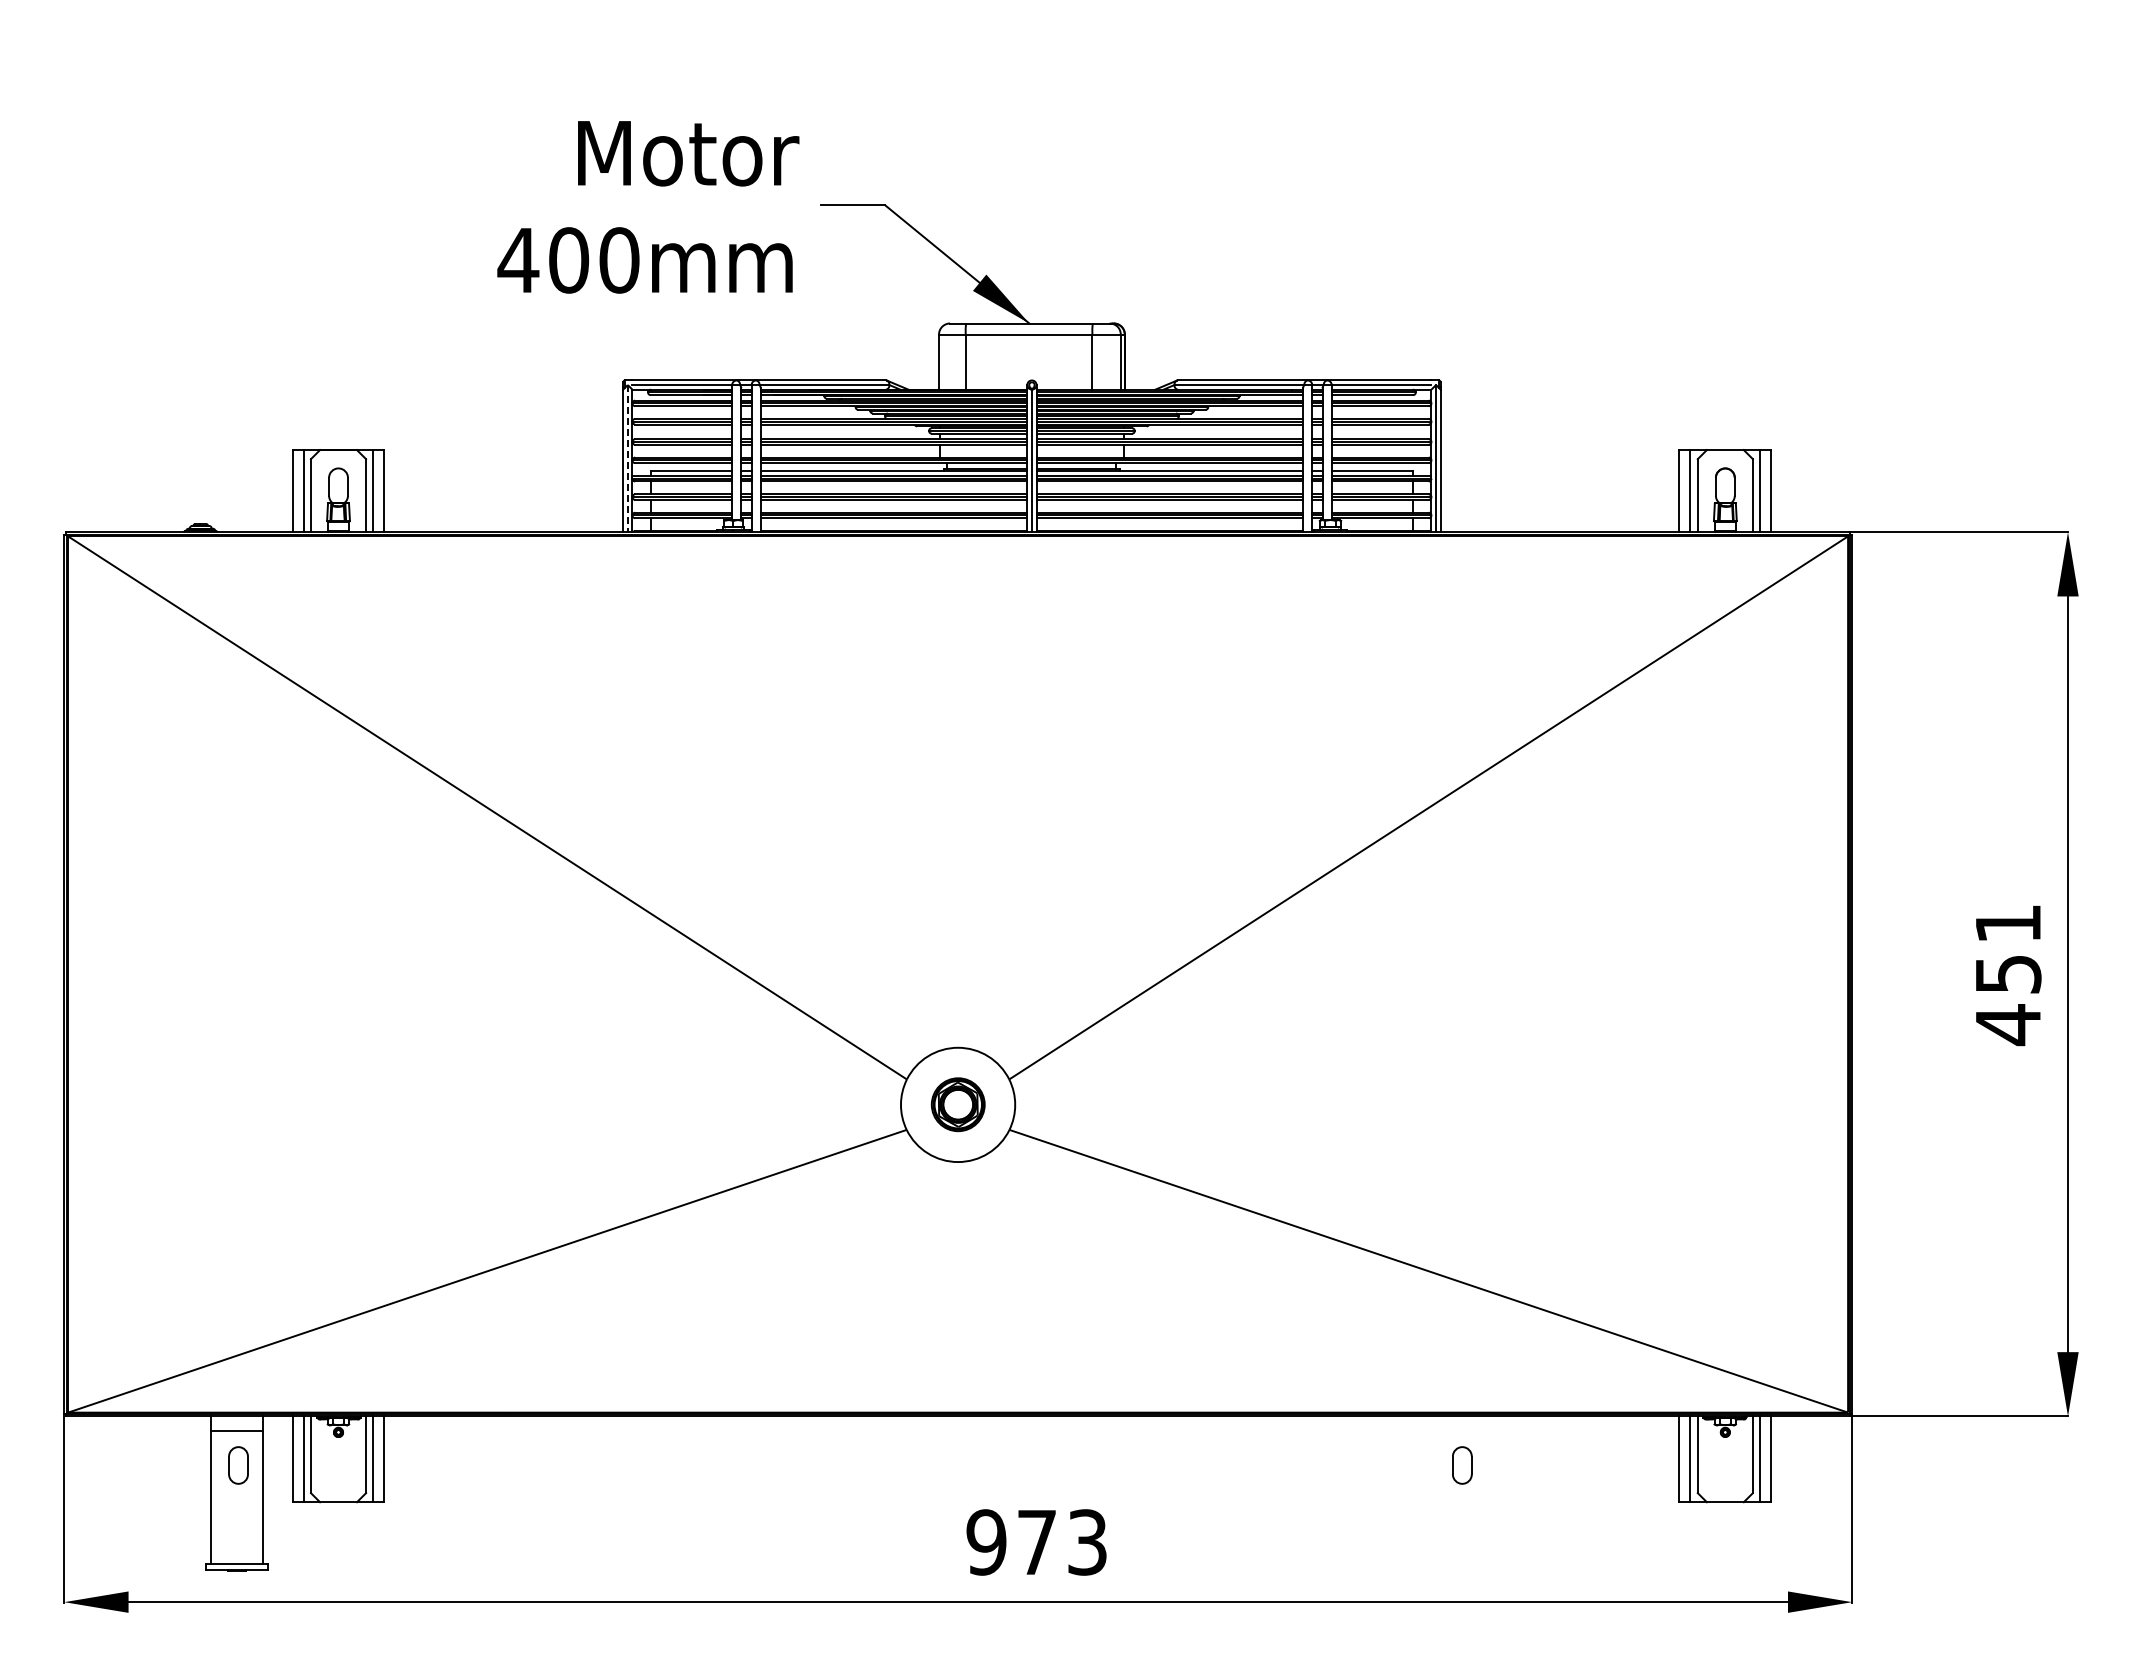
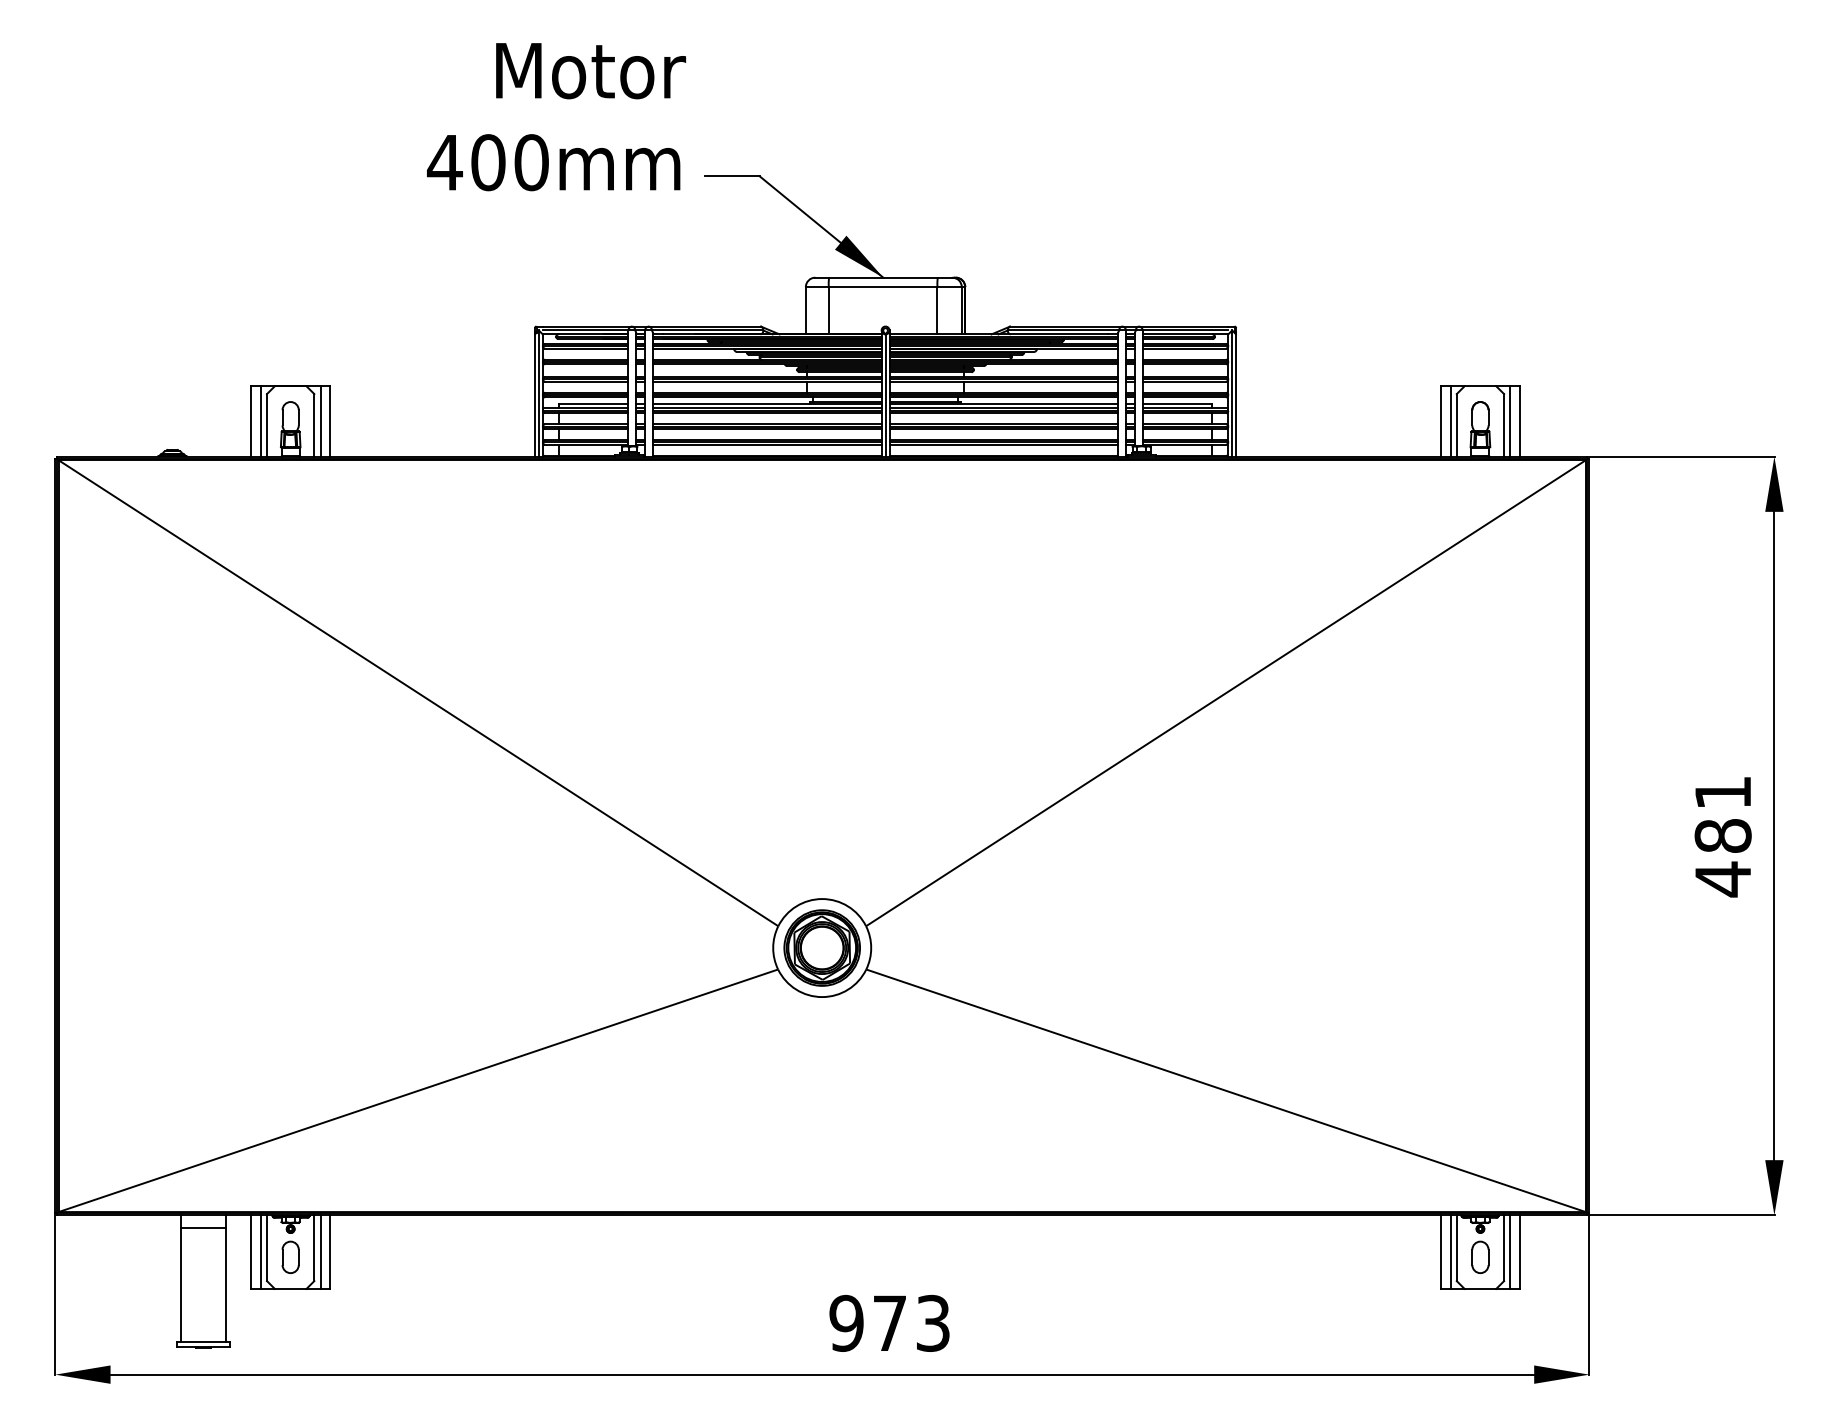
text: (648, 207) -> (556, 117), moved
line: (627, 458) -> (538, 393), dashed -> solid
text: (2008, 974) -> (1723, 836), 451 -> 481
part: (958, 1104) -> (822, 947), size x1.67
part: (238, 1465) -> (290, 1257), moved
part: (1462, 1465) -> (1480, 1257), moved

